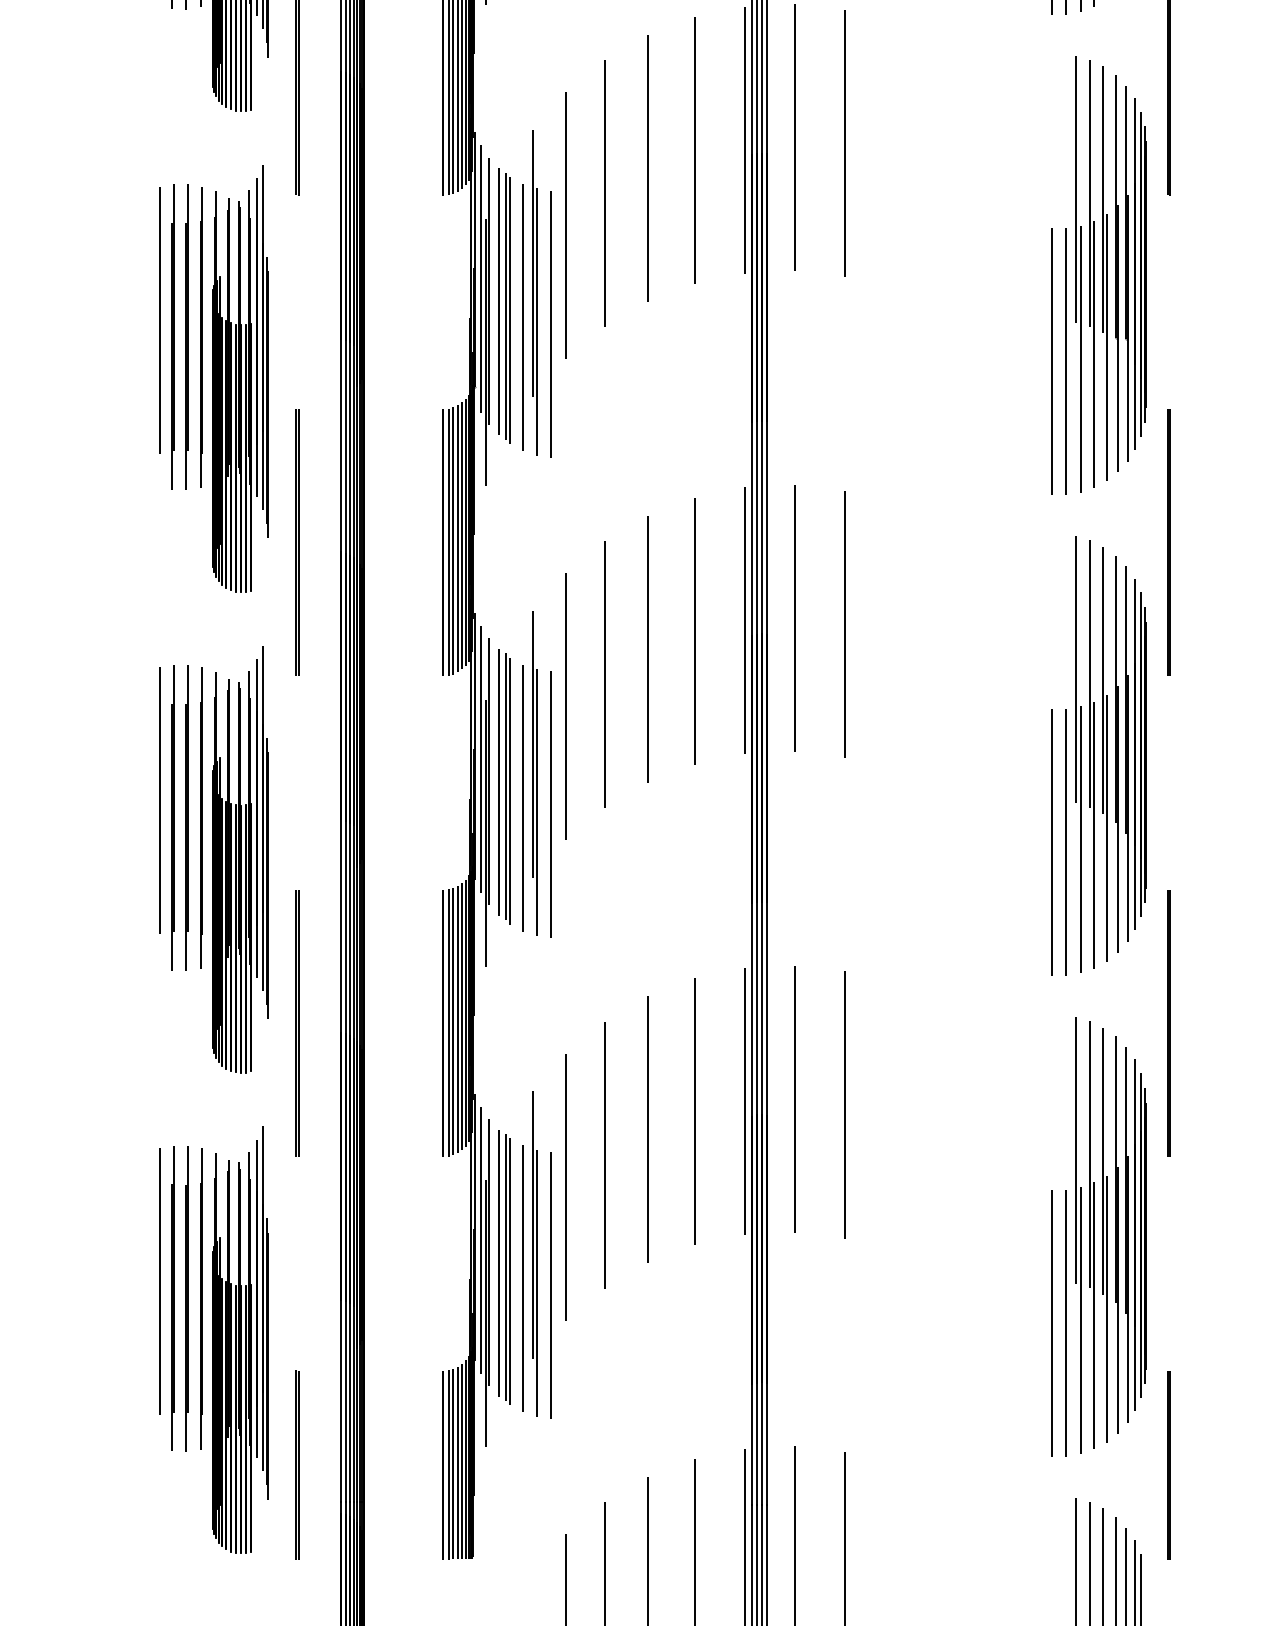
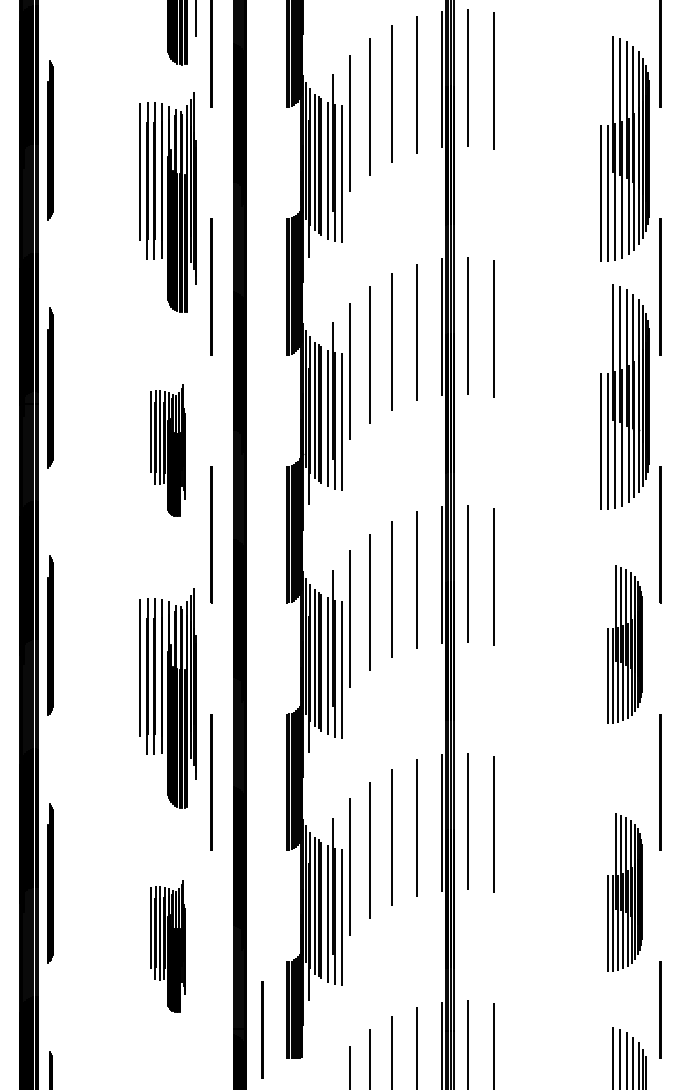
part: (212, 379) -> (167, 450), size x0.6
part: (1098, 755) -> (624, 644), size x0.7
part: (1098, 1236) -> (624, 892), size x0.7
part: (212, 1341) -> (167, 946), size x0.6
line: (297, 1463) -> (262, 1029), moved

